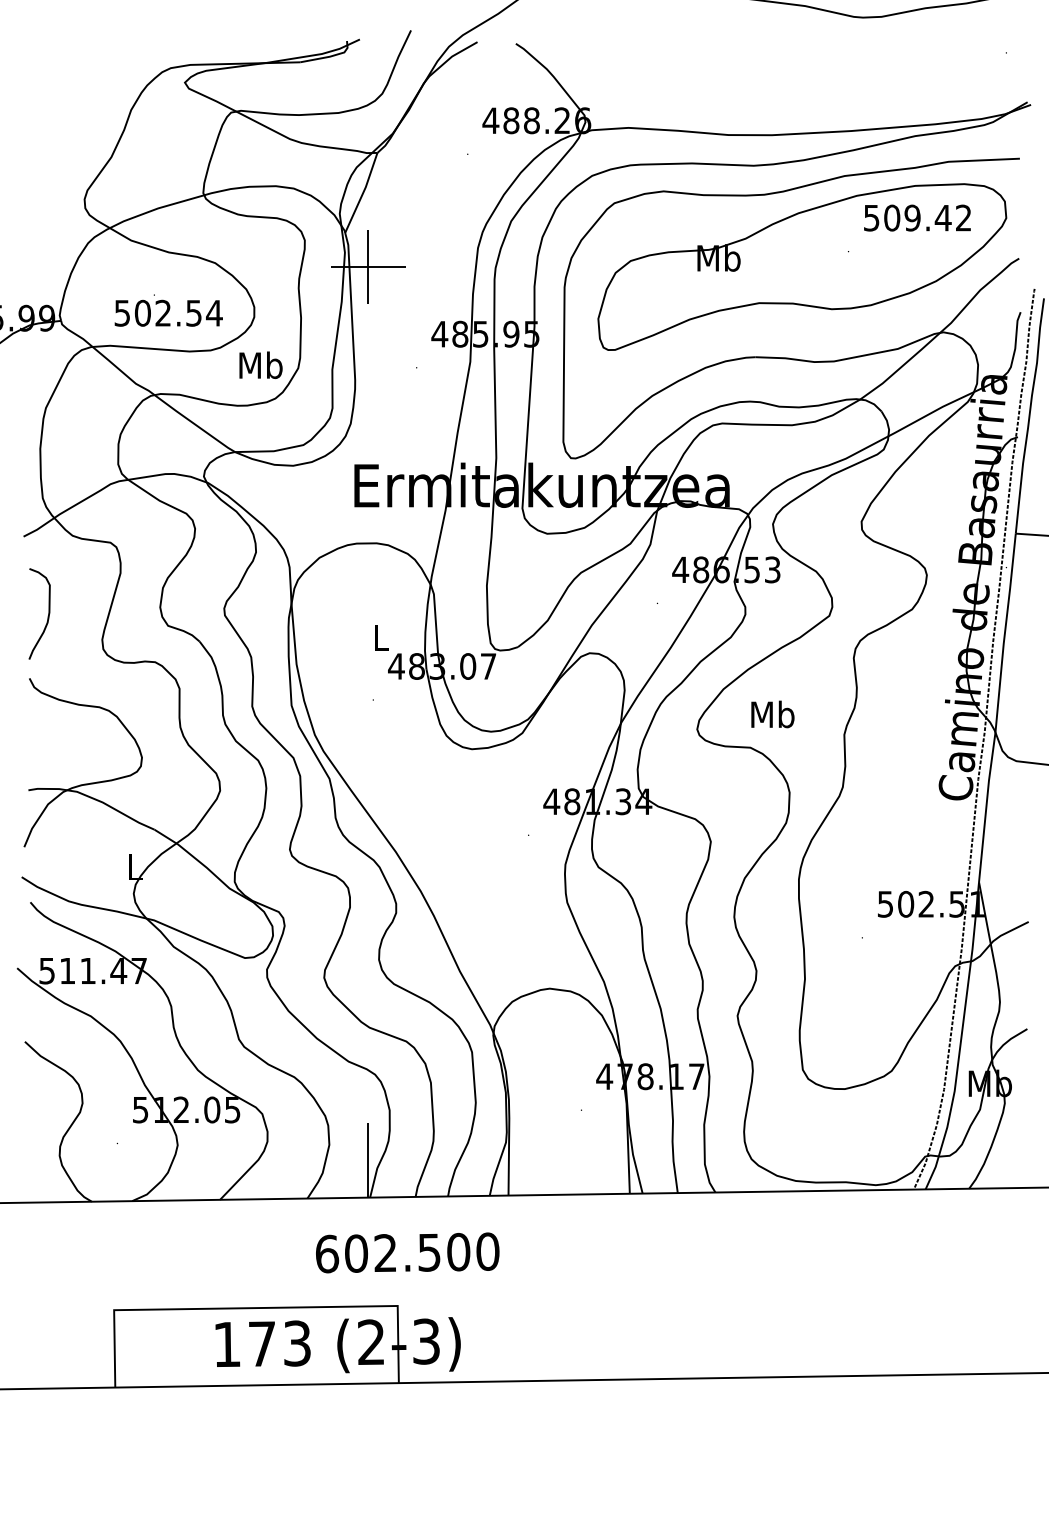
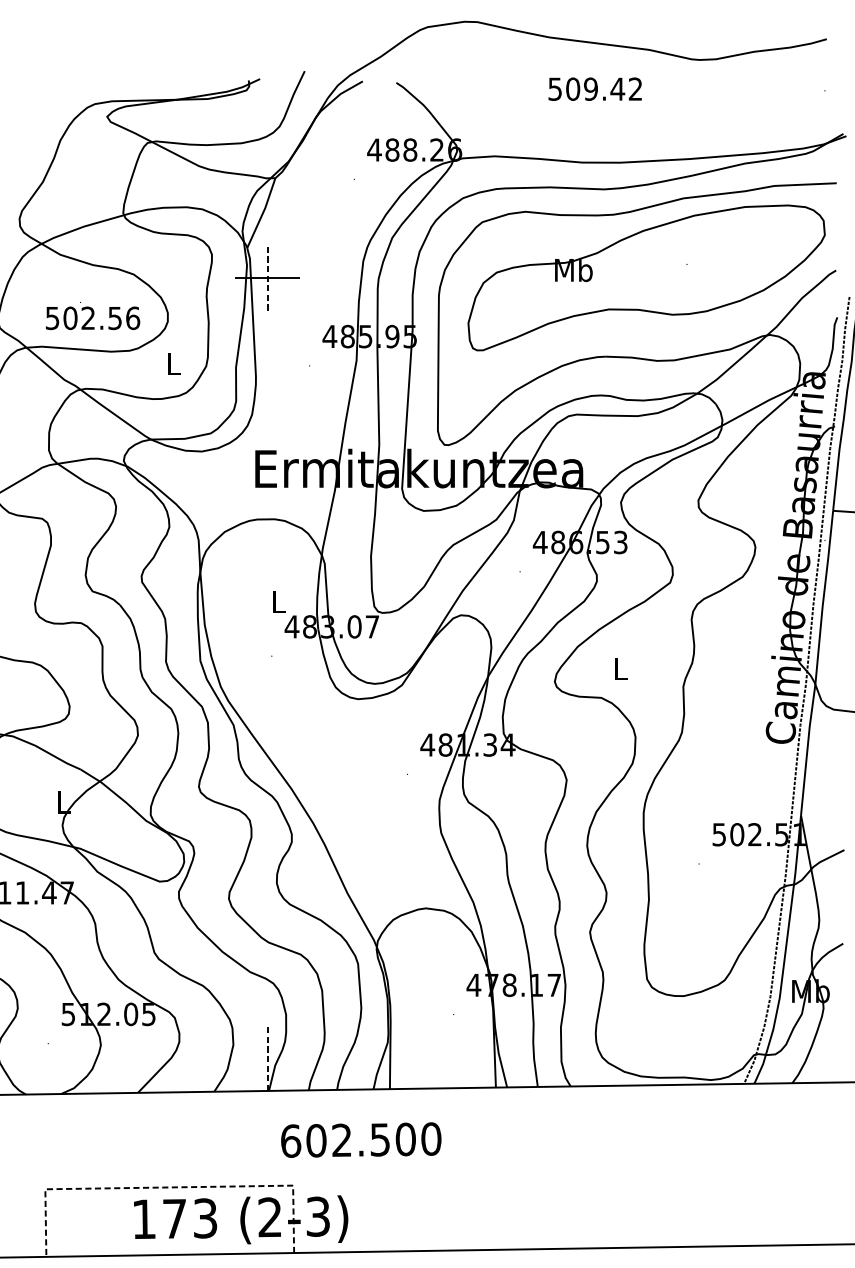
text: (917, 217) -> (595, 88), moved
line: (368, 266) -> (267, 277), solid -> dashed
text: (214, 312) -> (133, 317), 502.54 -> 502.56
text: (260, 365) -> (173, 363), Mb -> L
text: (772, 714) -> (620, 668), Mb -> L
line: (368, 1159) -> (267, 1057), solid -> dashed
text: (407, 1252) -> (361, 1139), moved
line: (255, 1308) -> (168, 1187), solid -> dashed

